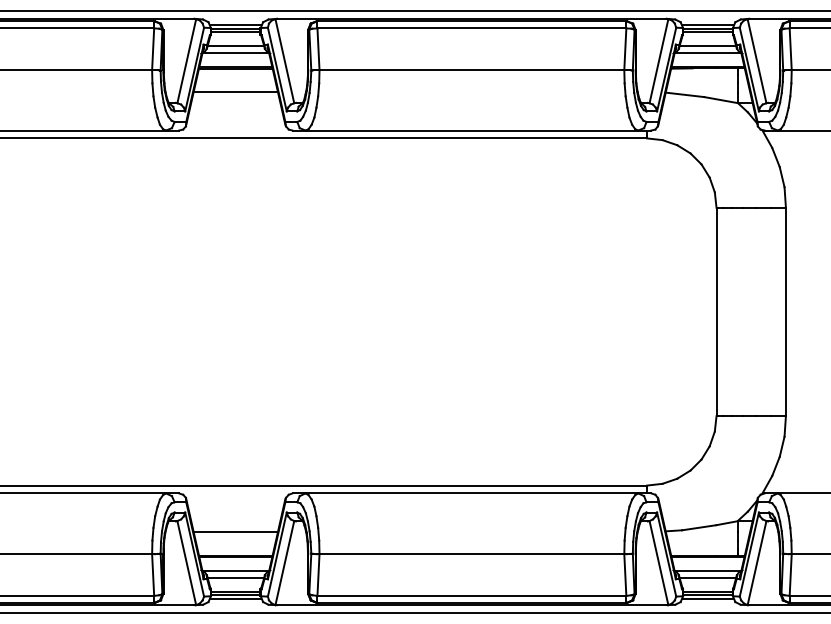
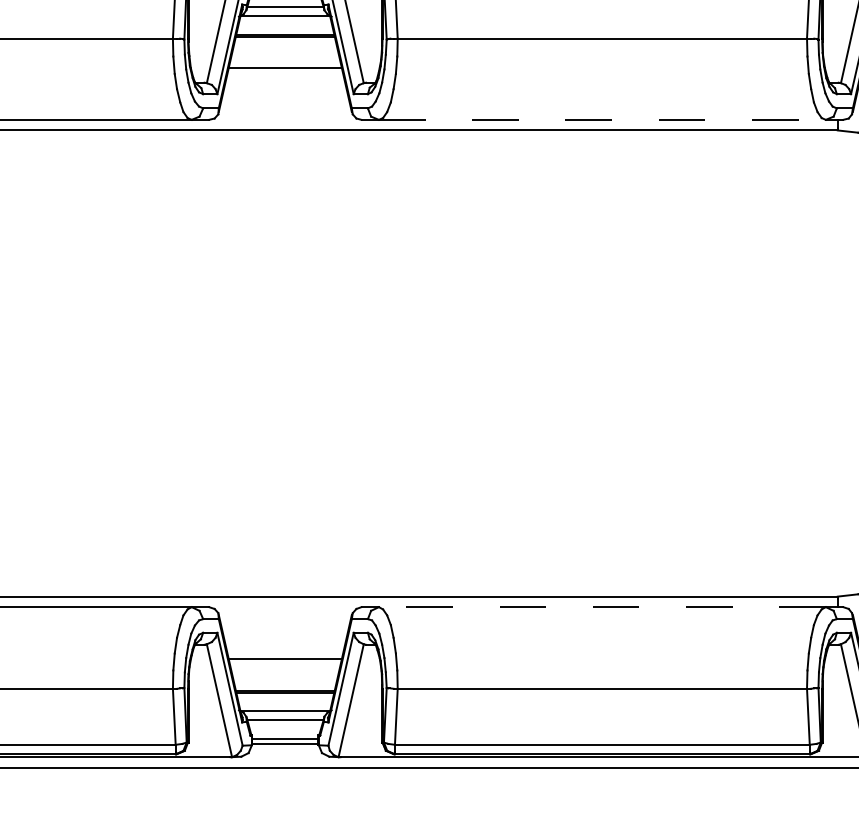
line: (472, 130) -> (603, 119), solid -> dashed
line: (471, 493) -> (601, 607), solid -> dashed
line: (235, 599) -> (284, 749), removed

